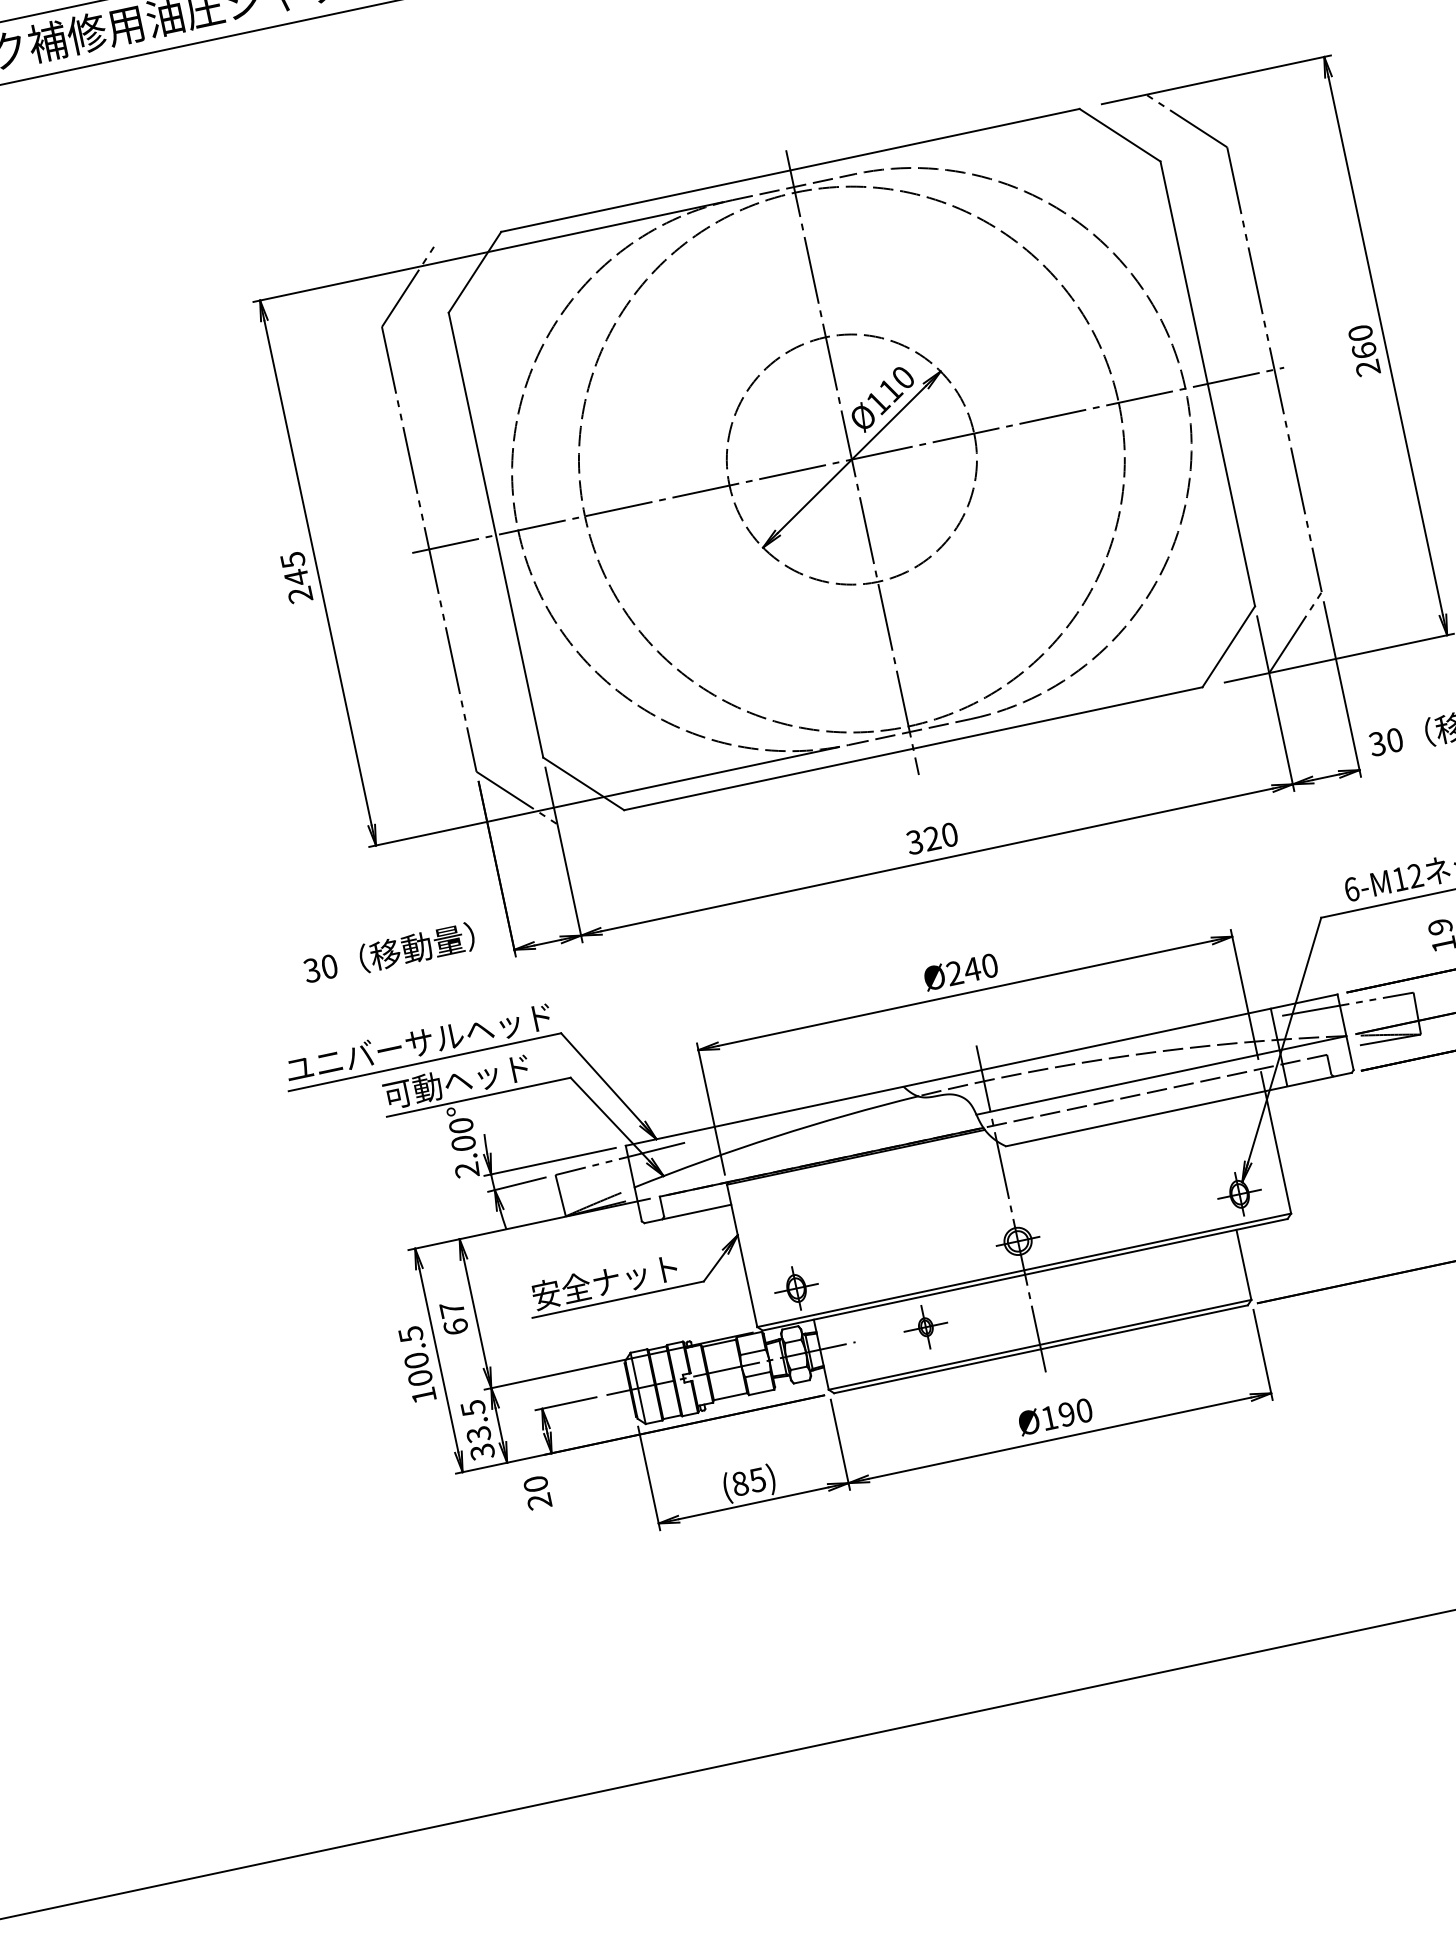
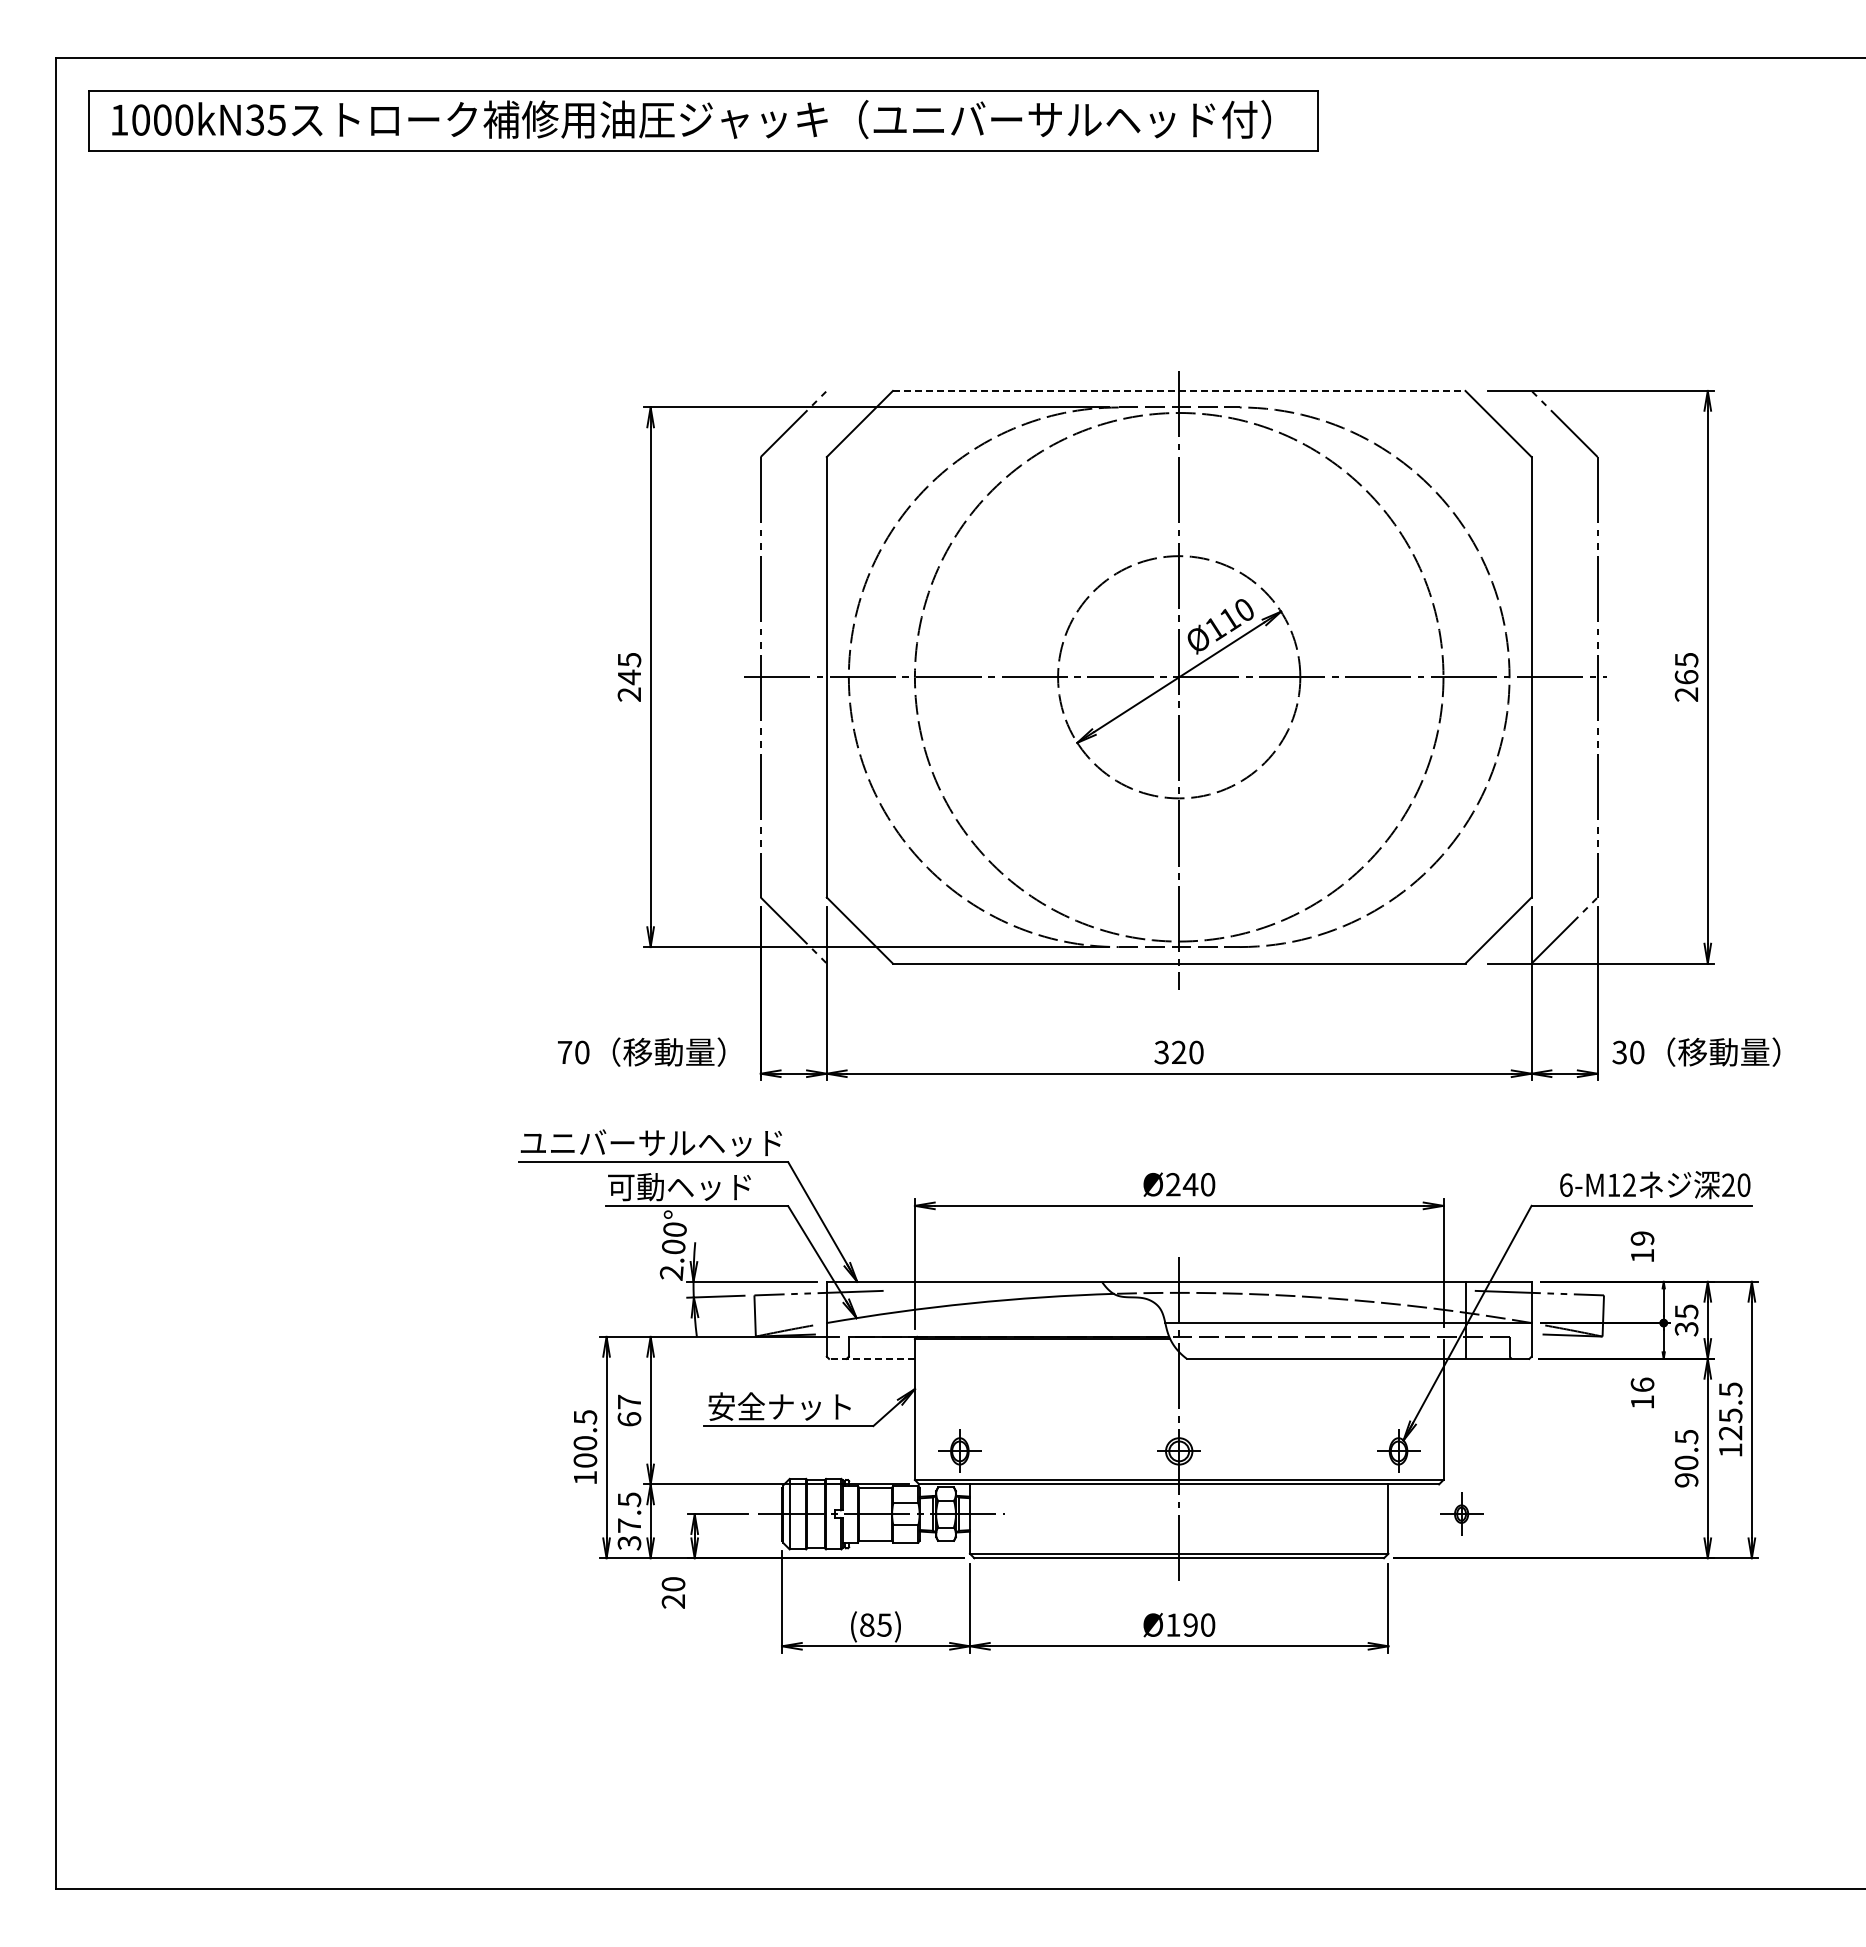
line: (790, 169) -> (1179, 390), solid -> dashed
text: (1360, 332) -> (1686, 659), 260 -> 265
text: (311, 970) -> (564, 1052), 30 -> 70
line: (687, 1213) -> (871, 1358), solid -> dashed
part: (925, 1326) -> (1461, 1513), moved
text: (478, 1434) -> (629, 1525), 33.5 -> 37.5

